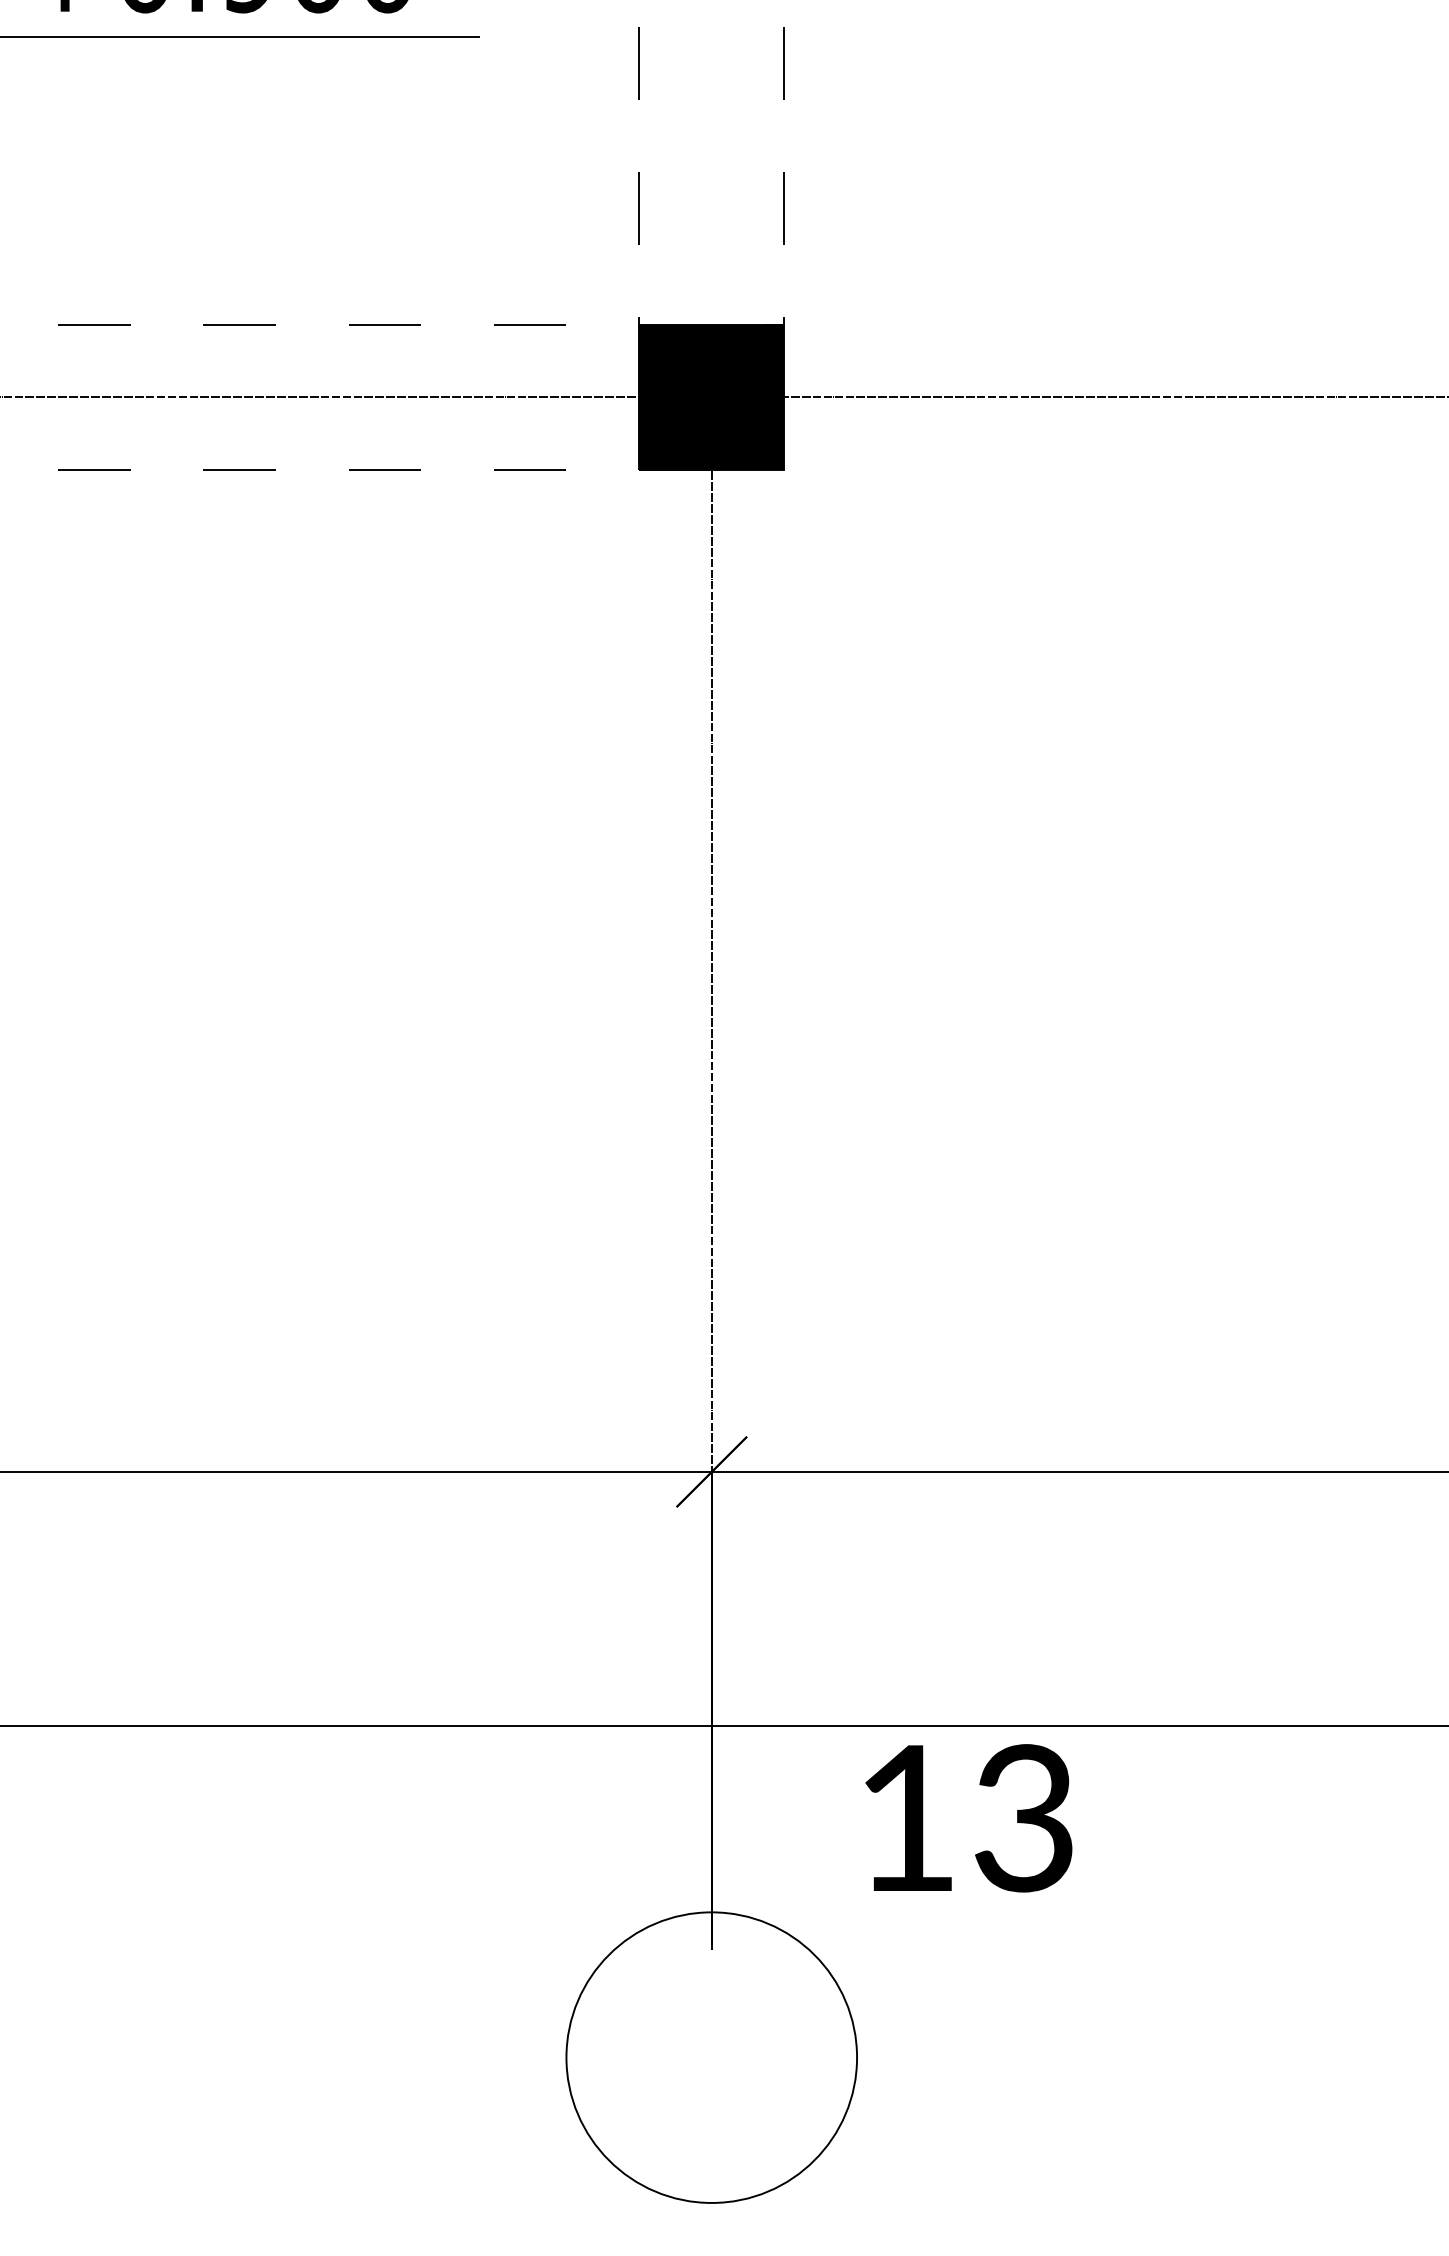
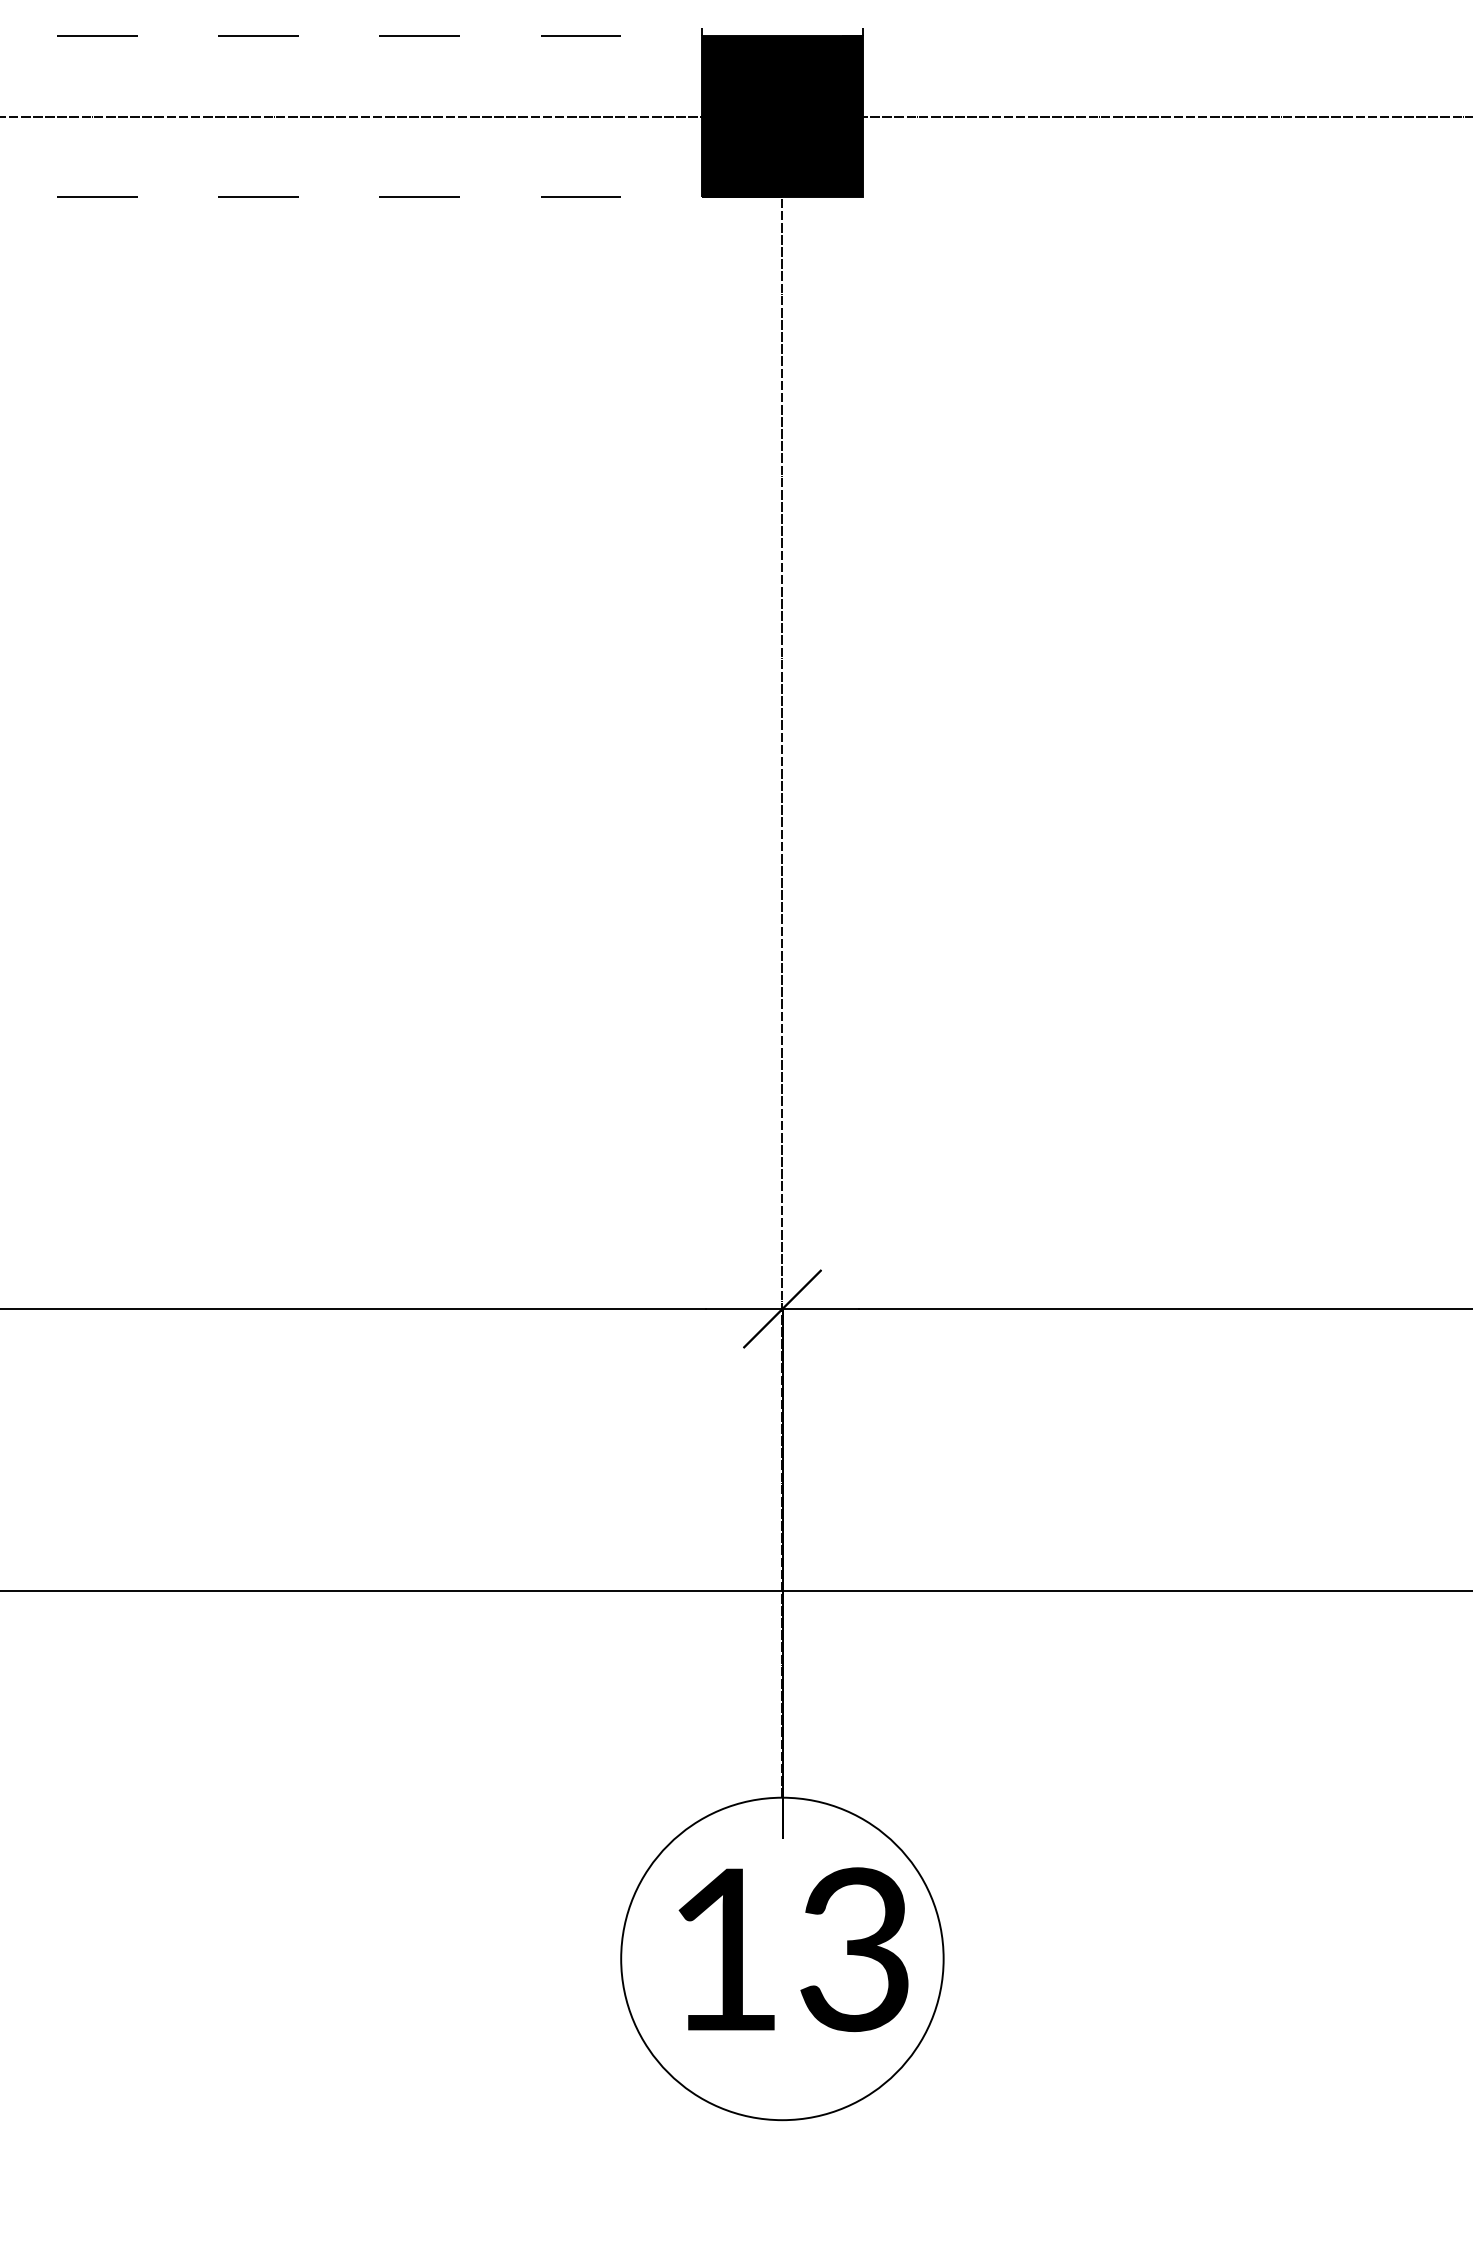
text: (968, 1818) -> (793, 1949), moved

